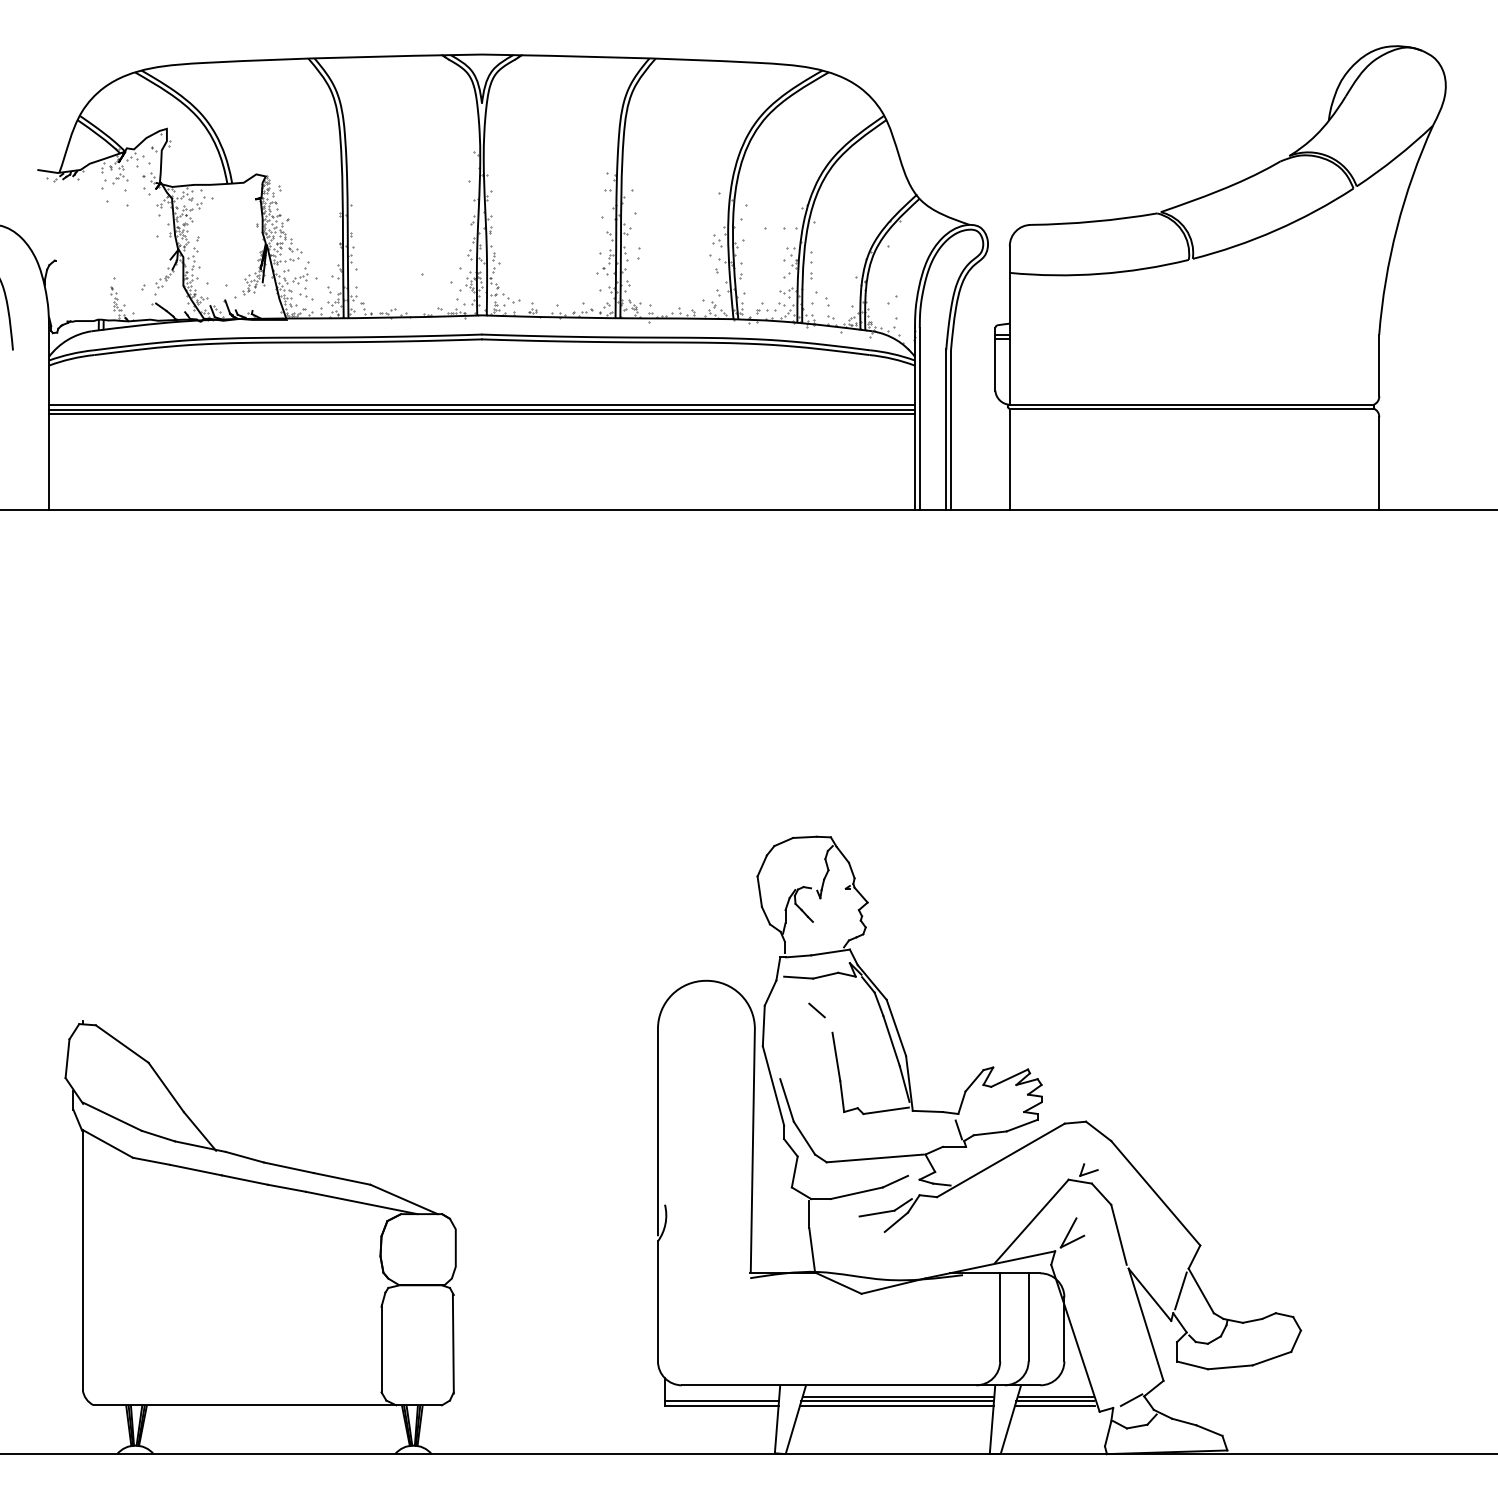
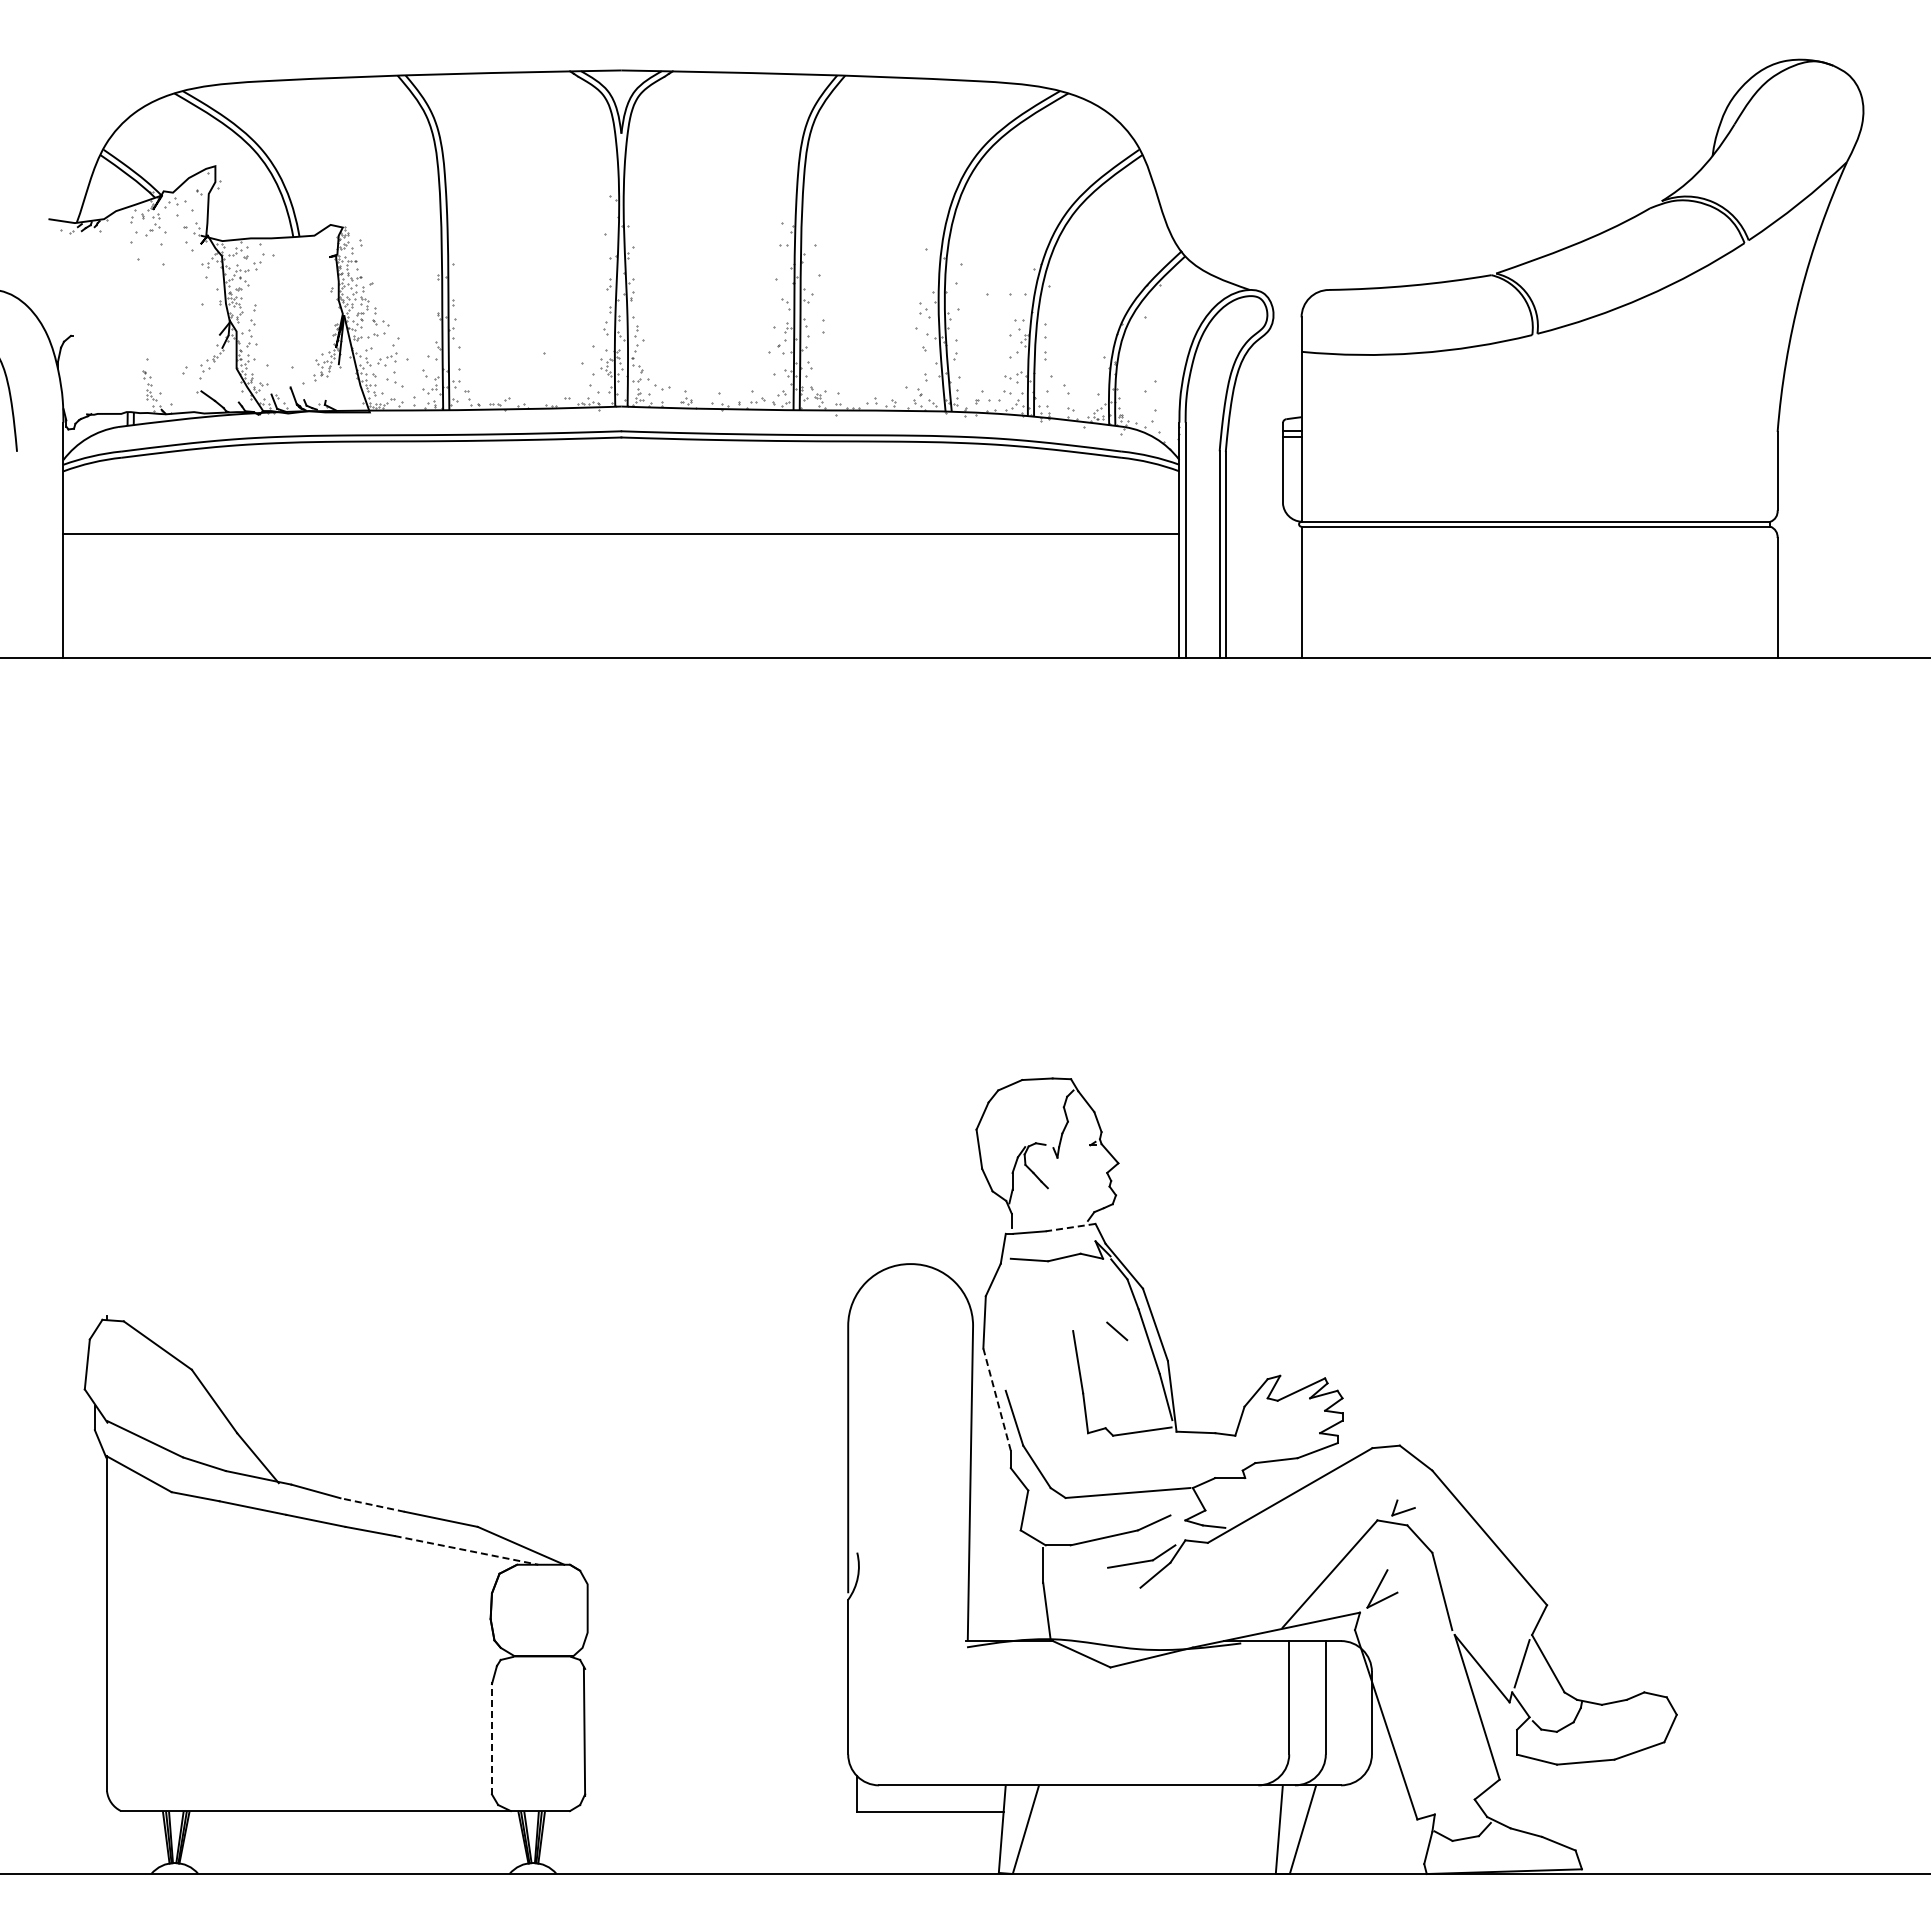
line: (482, 404) -> (621, 521), removed
line: (482, 409) -> (621, 527), removed
line: (830, 952) -> (1070, 1227), solid -> dashed
line: (817, 1010) -> (1117, 1331), moved
line: (773, 1085) -> (997, 1399), solid -> dashed
line: (958, 1130) -> (1235, 1456), removed
line: (288, 1168) -> (372, 1505), solid -> dashed
line: (361, 1203) -> (466, 1550), solid -> dashed
line: (381, 1348) -> (492, 1738), solid -> dashed
line: (897, 1396) -> (1157, 1799), removed
line: (1054, 1396) -> (1359, 1799), removed
line: (1131, 1400) -> (1458, 1804), removed
line: (721, 1401) -> (930, 1806), removed
line: (897, 1401) -> (1156, 1806), removed
line: (1054, 1401) -> (1359, 1806), removed
line: (896, 1406) -> (1155, 1812), removed
line: (1054, 1406) -> (1359, 1812), removed

